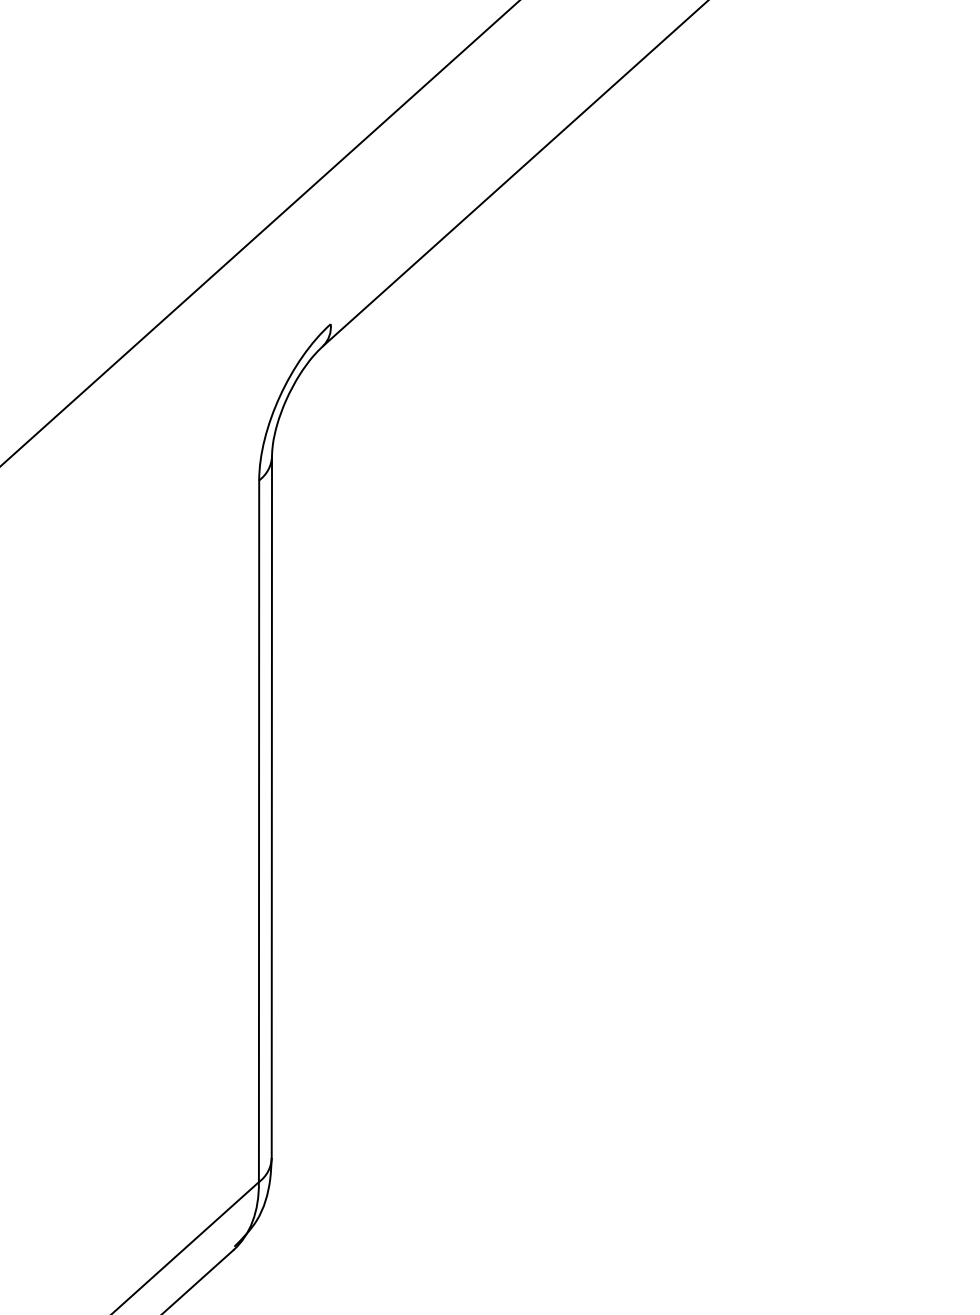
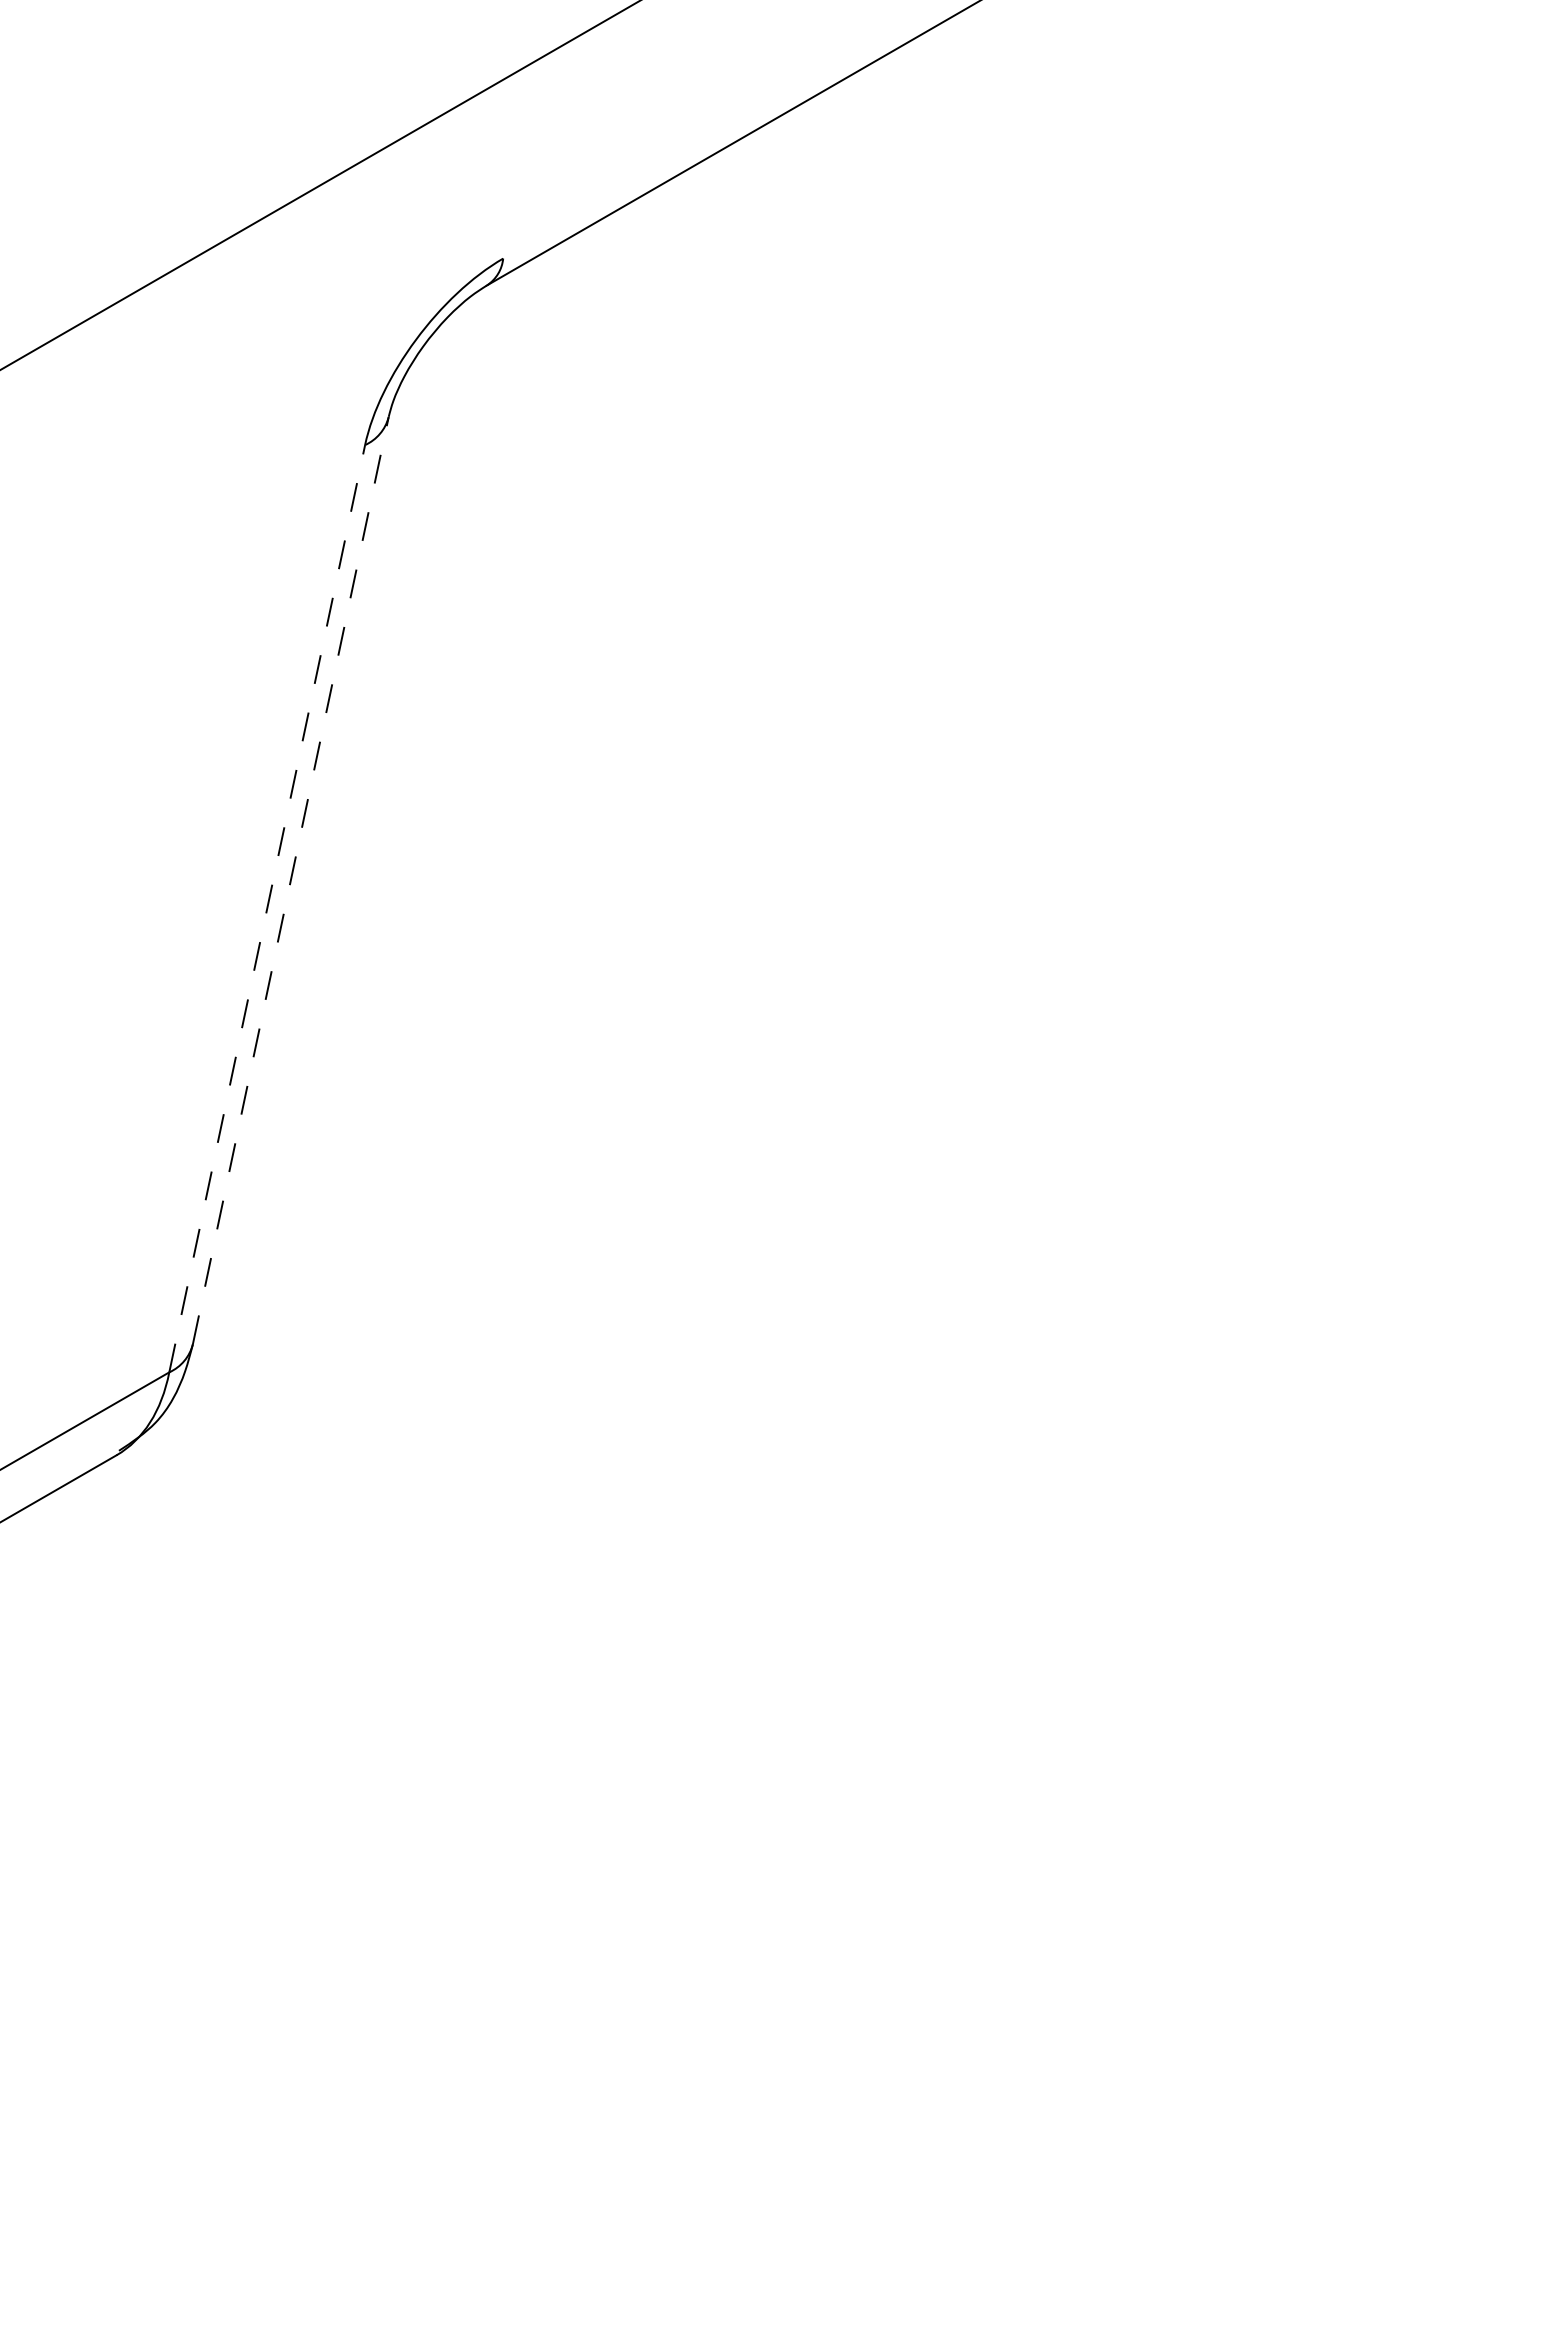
line: (271, 807) -> (290, 880), solid -> dashed
line: (259, 831) -> (267, 908), solid -> dashed

